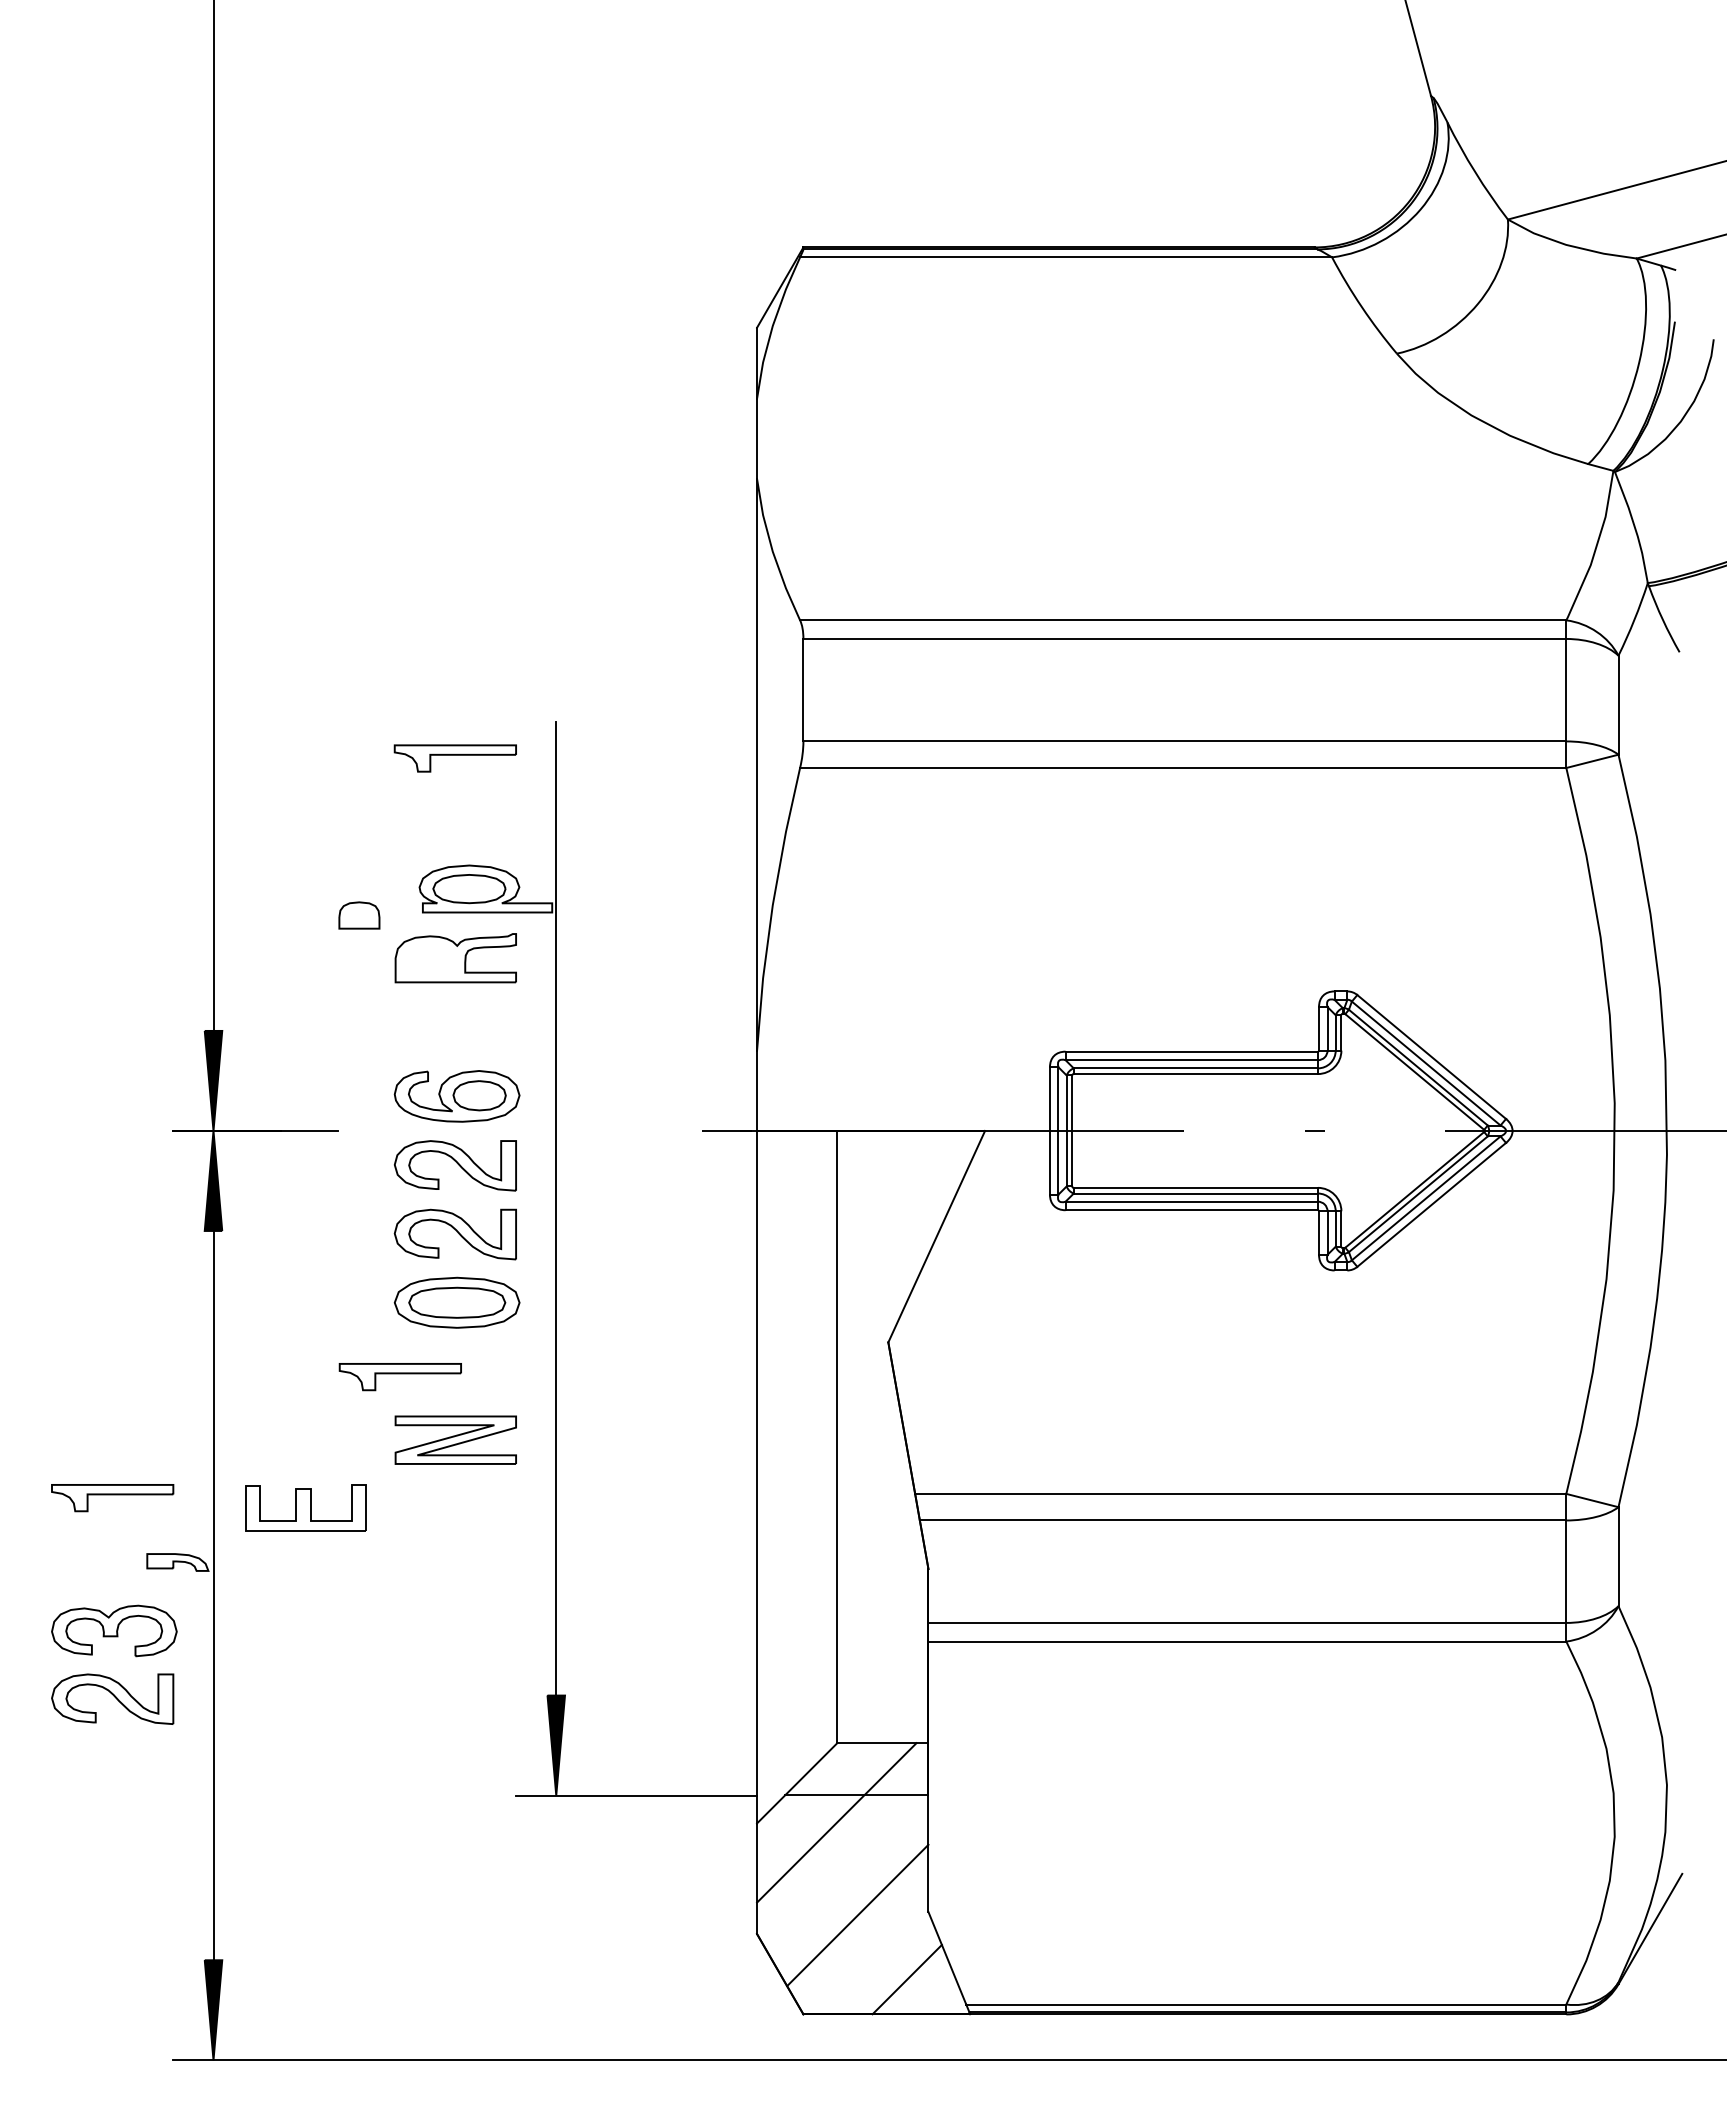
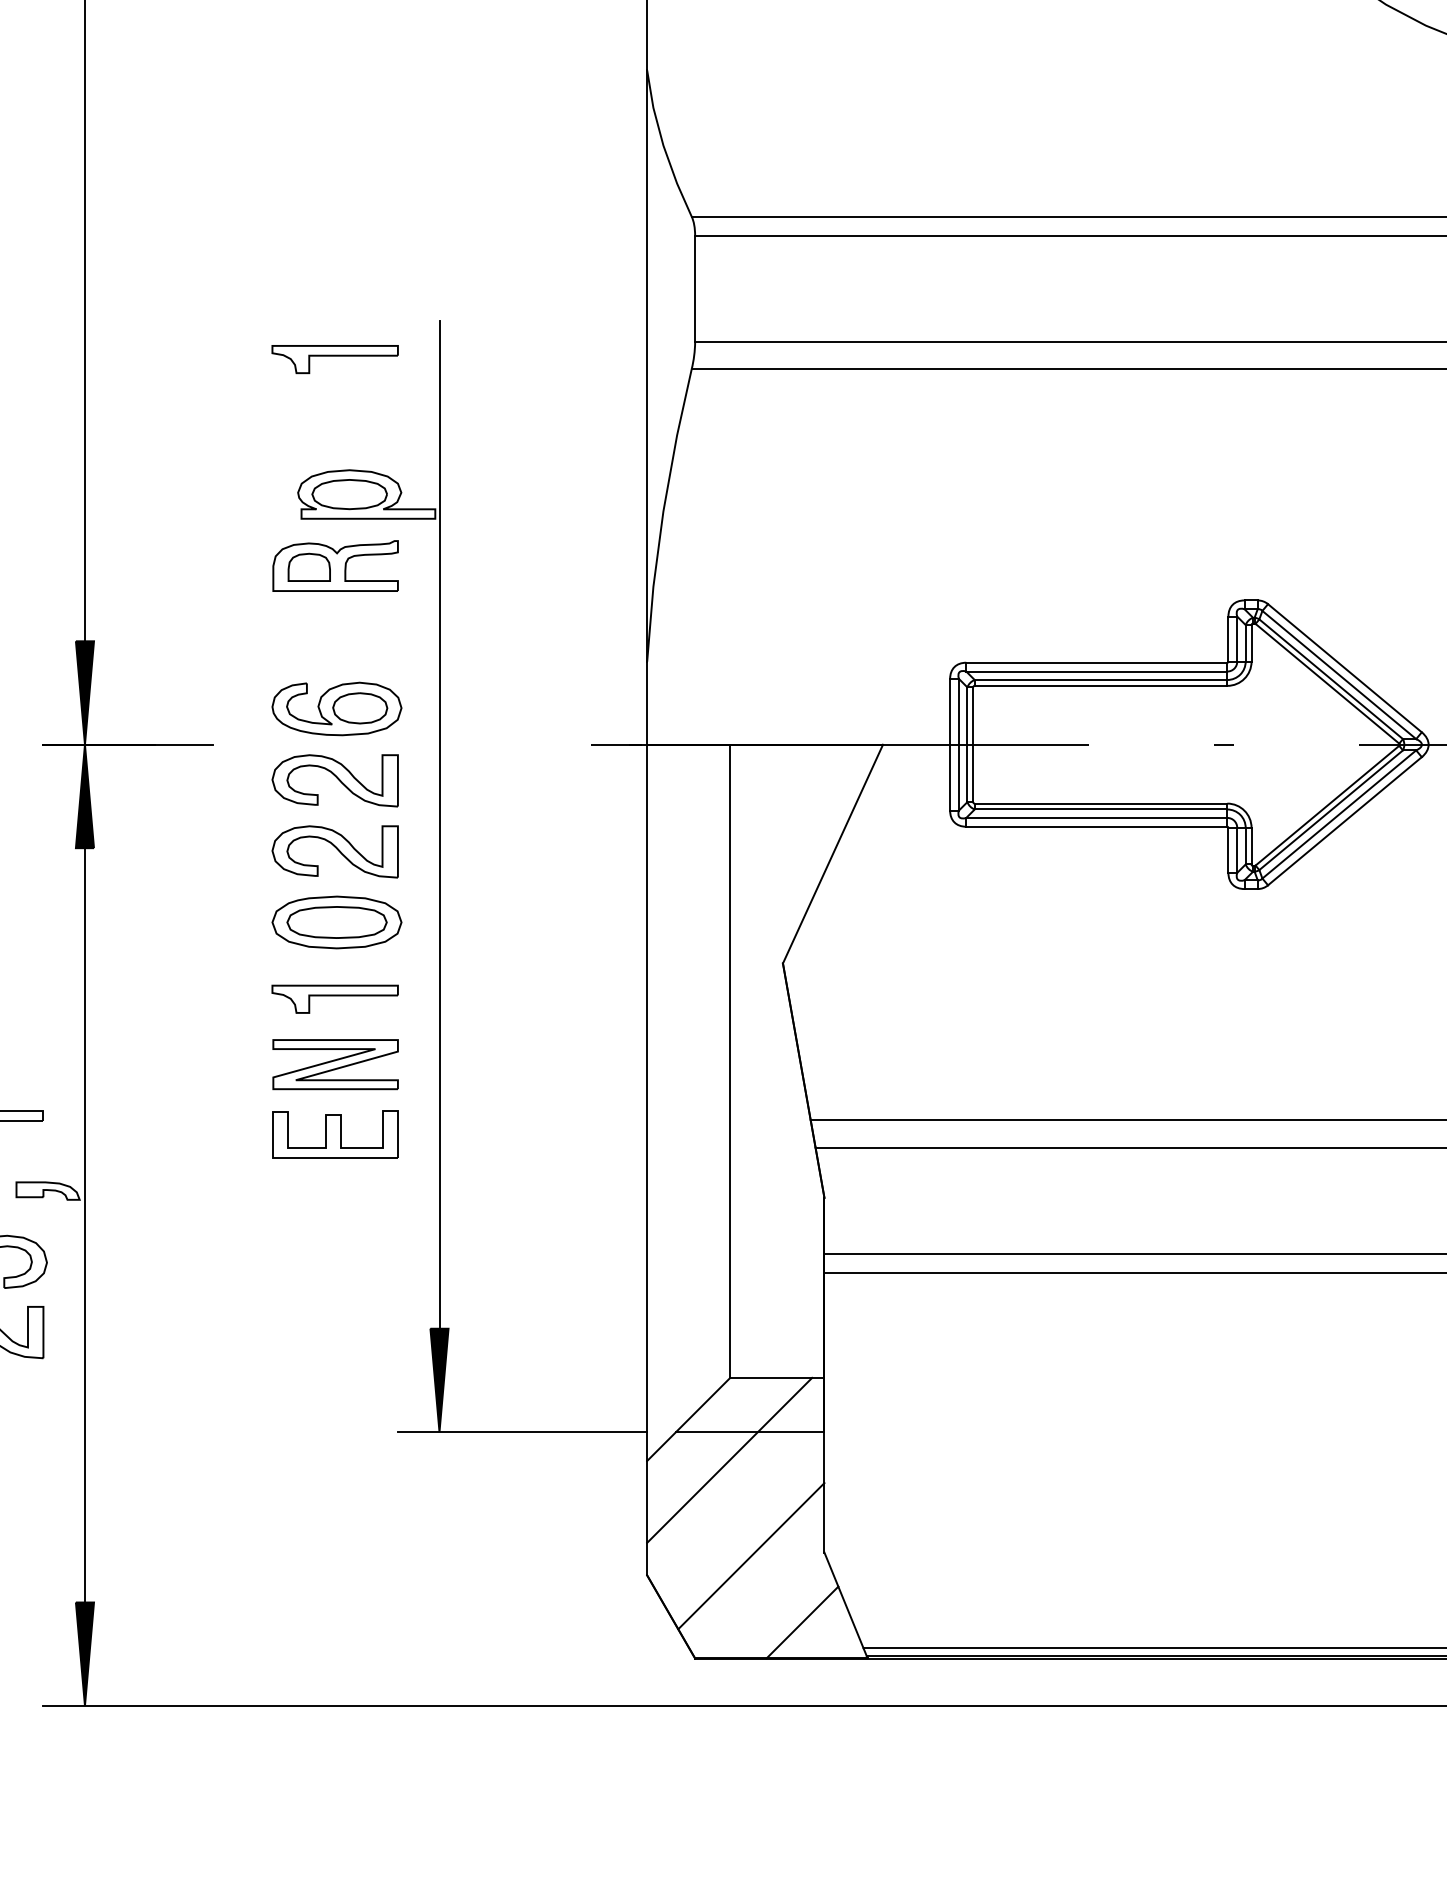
part: (359, 915) -> (309, 567), moved
part: (399, 1377) -> (334, 999), moved
part: (305, 1507) -> (335, 1134), moved

